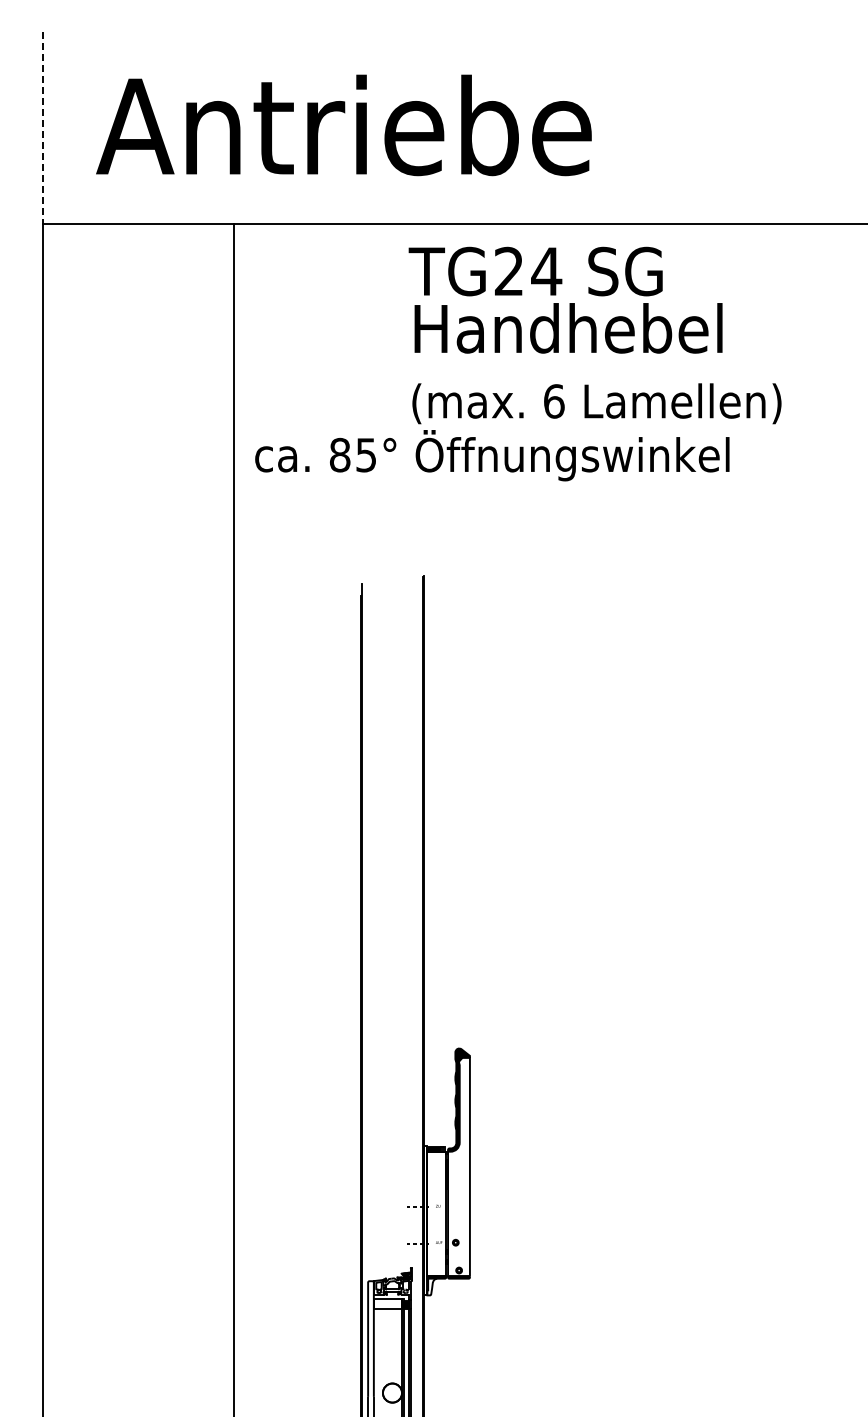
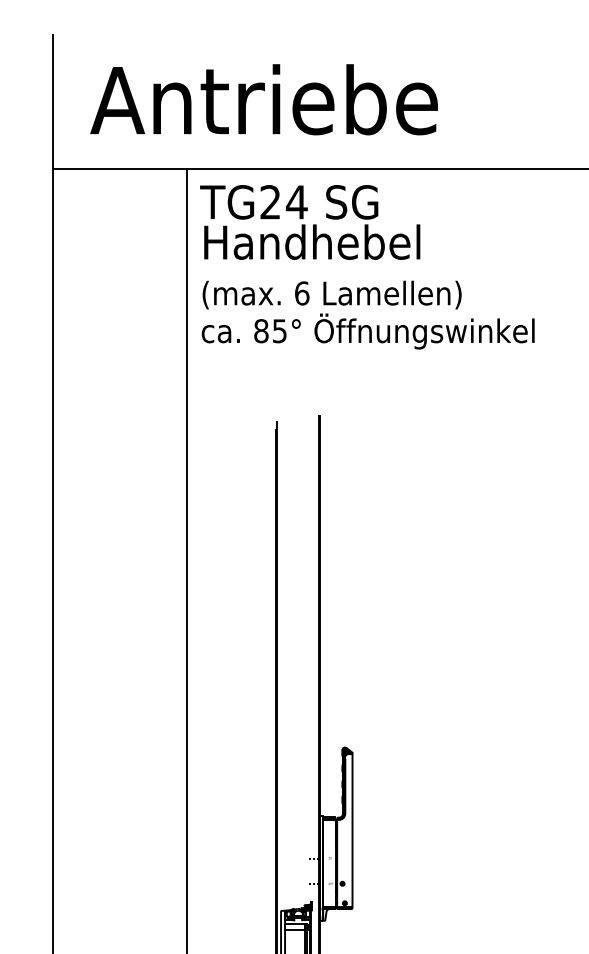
line: (42, 128) -> (52, 101), dashed -> solid
text: (594, 335) -> (330, 247), moved

